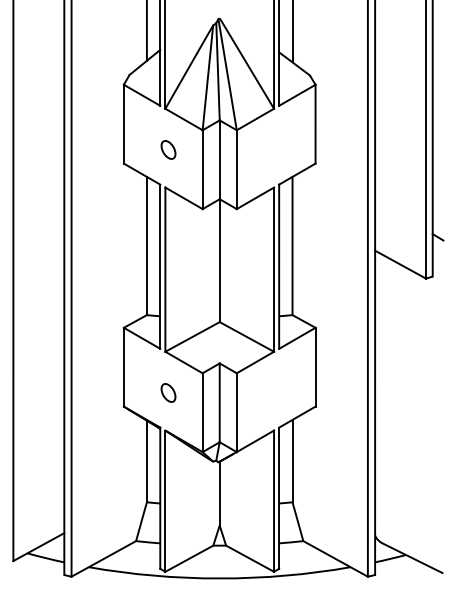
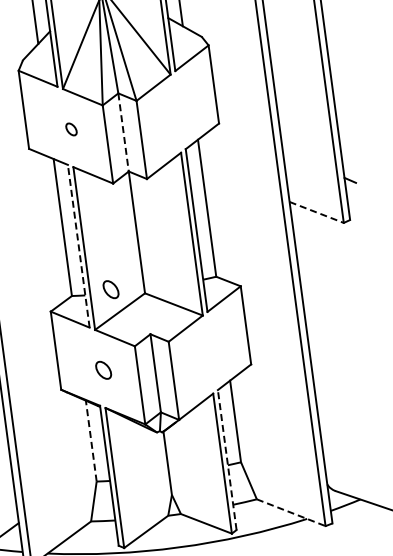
part: (168, 149) -> (71, 129), size x0.7
line: (219, 160) -> (123, 133), solid -> dashed
line: (401, 264) -> (317, 212), solid -> dashed
line: (160, 266) -> (78, 246), solid -> dashed
part: (186, 313) -> (110, 289), added
line: (146, 461) -> (90, 441), solid -> dashed
line: (279, 498) -> (227, 460), solid -> dashed
line: (335, 558) -> (291, 512), solid -> dashed

